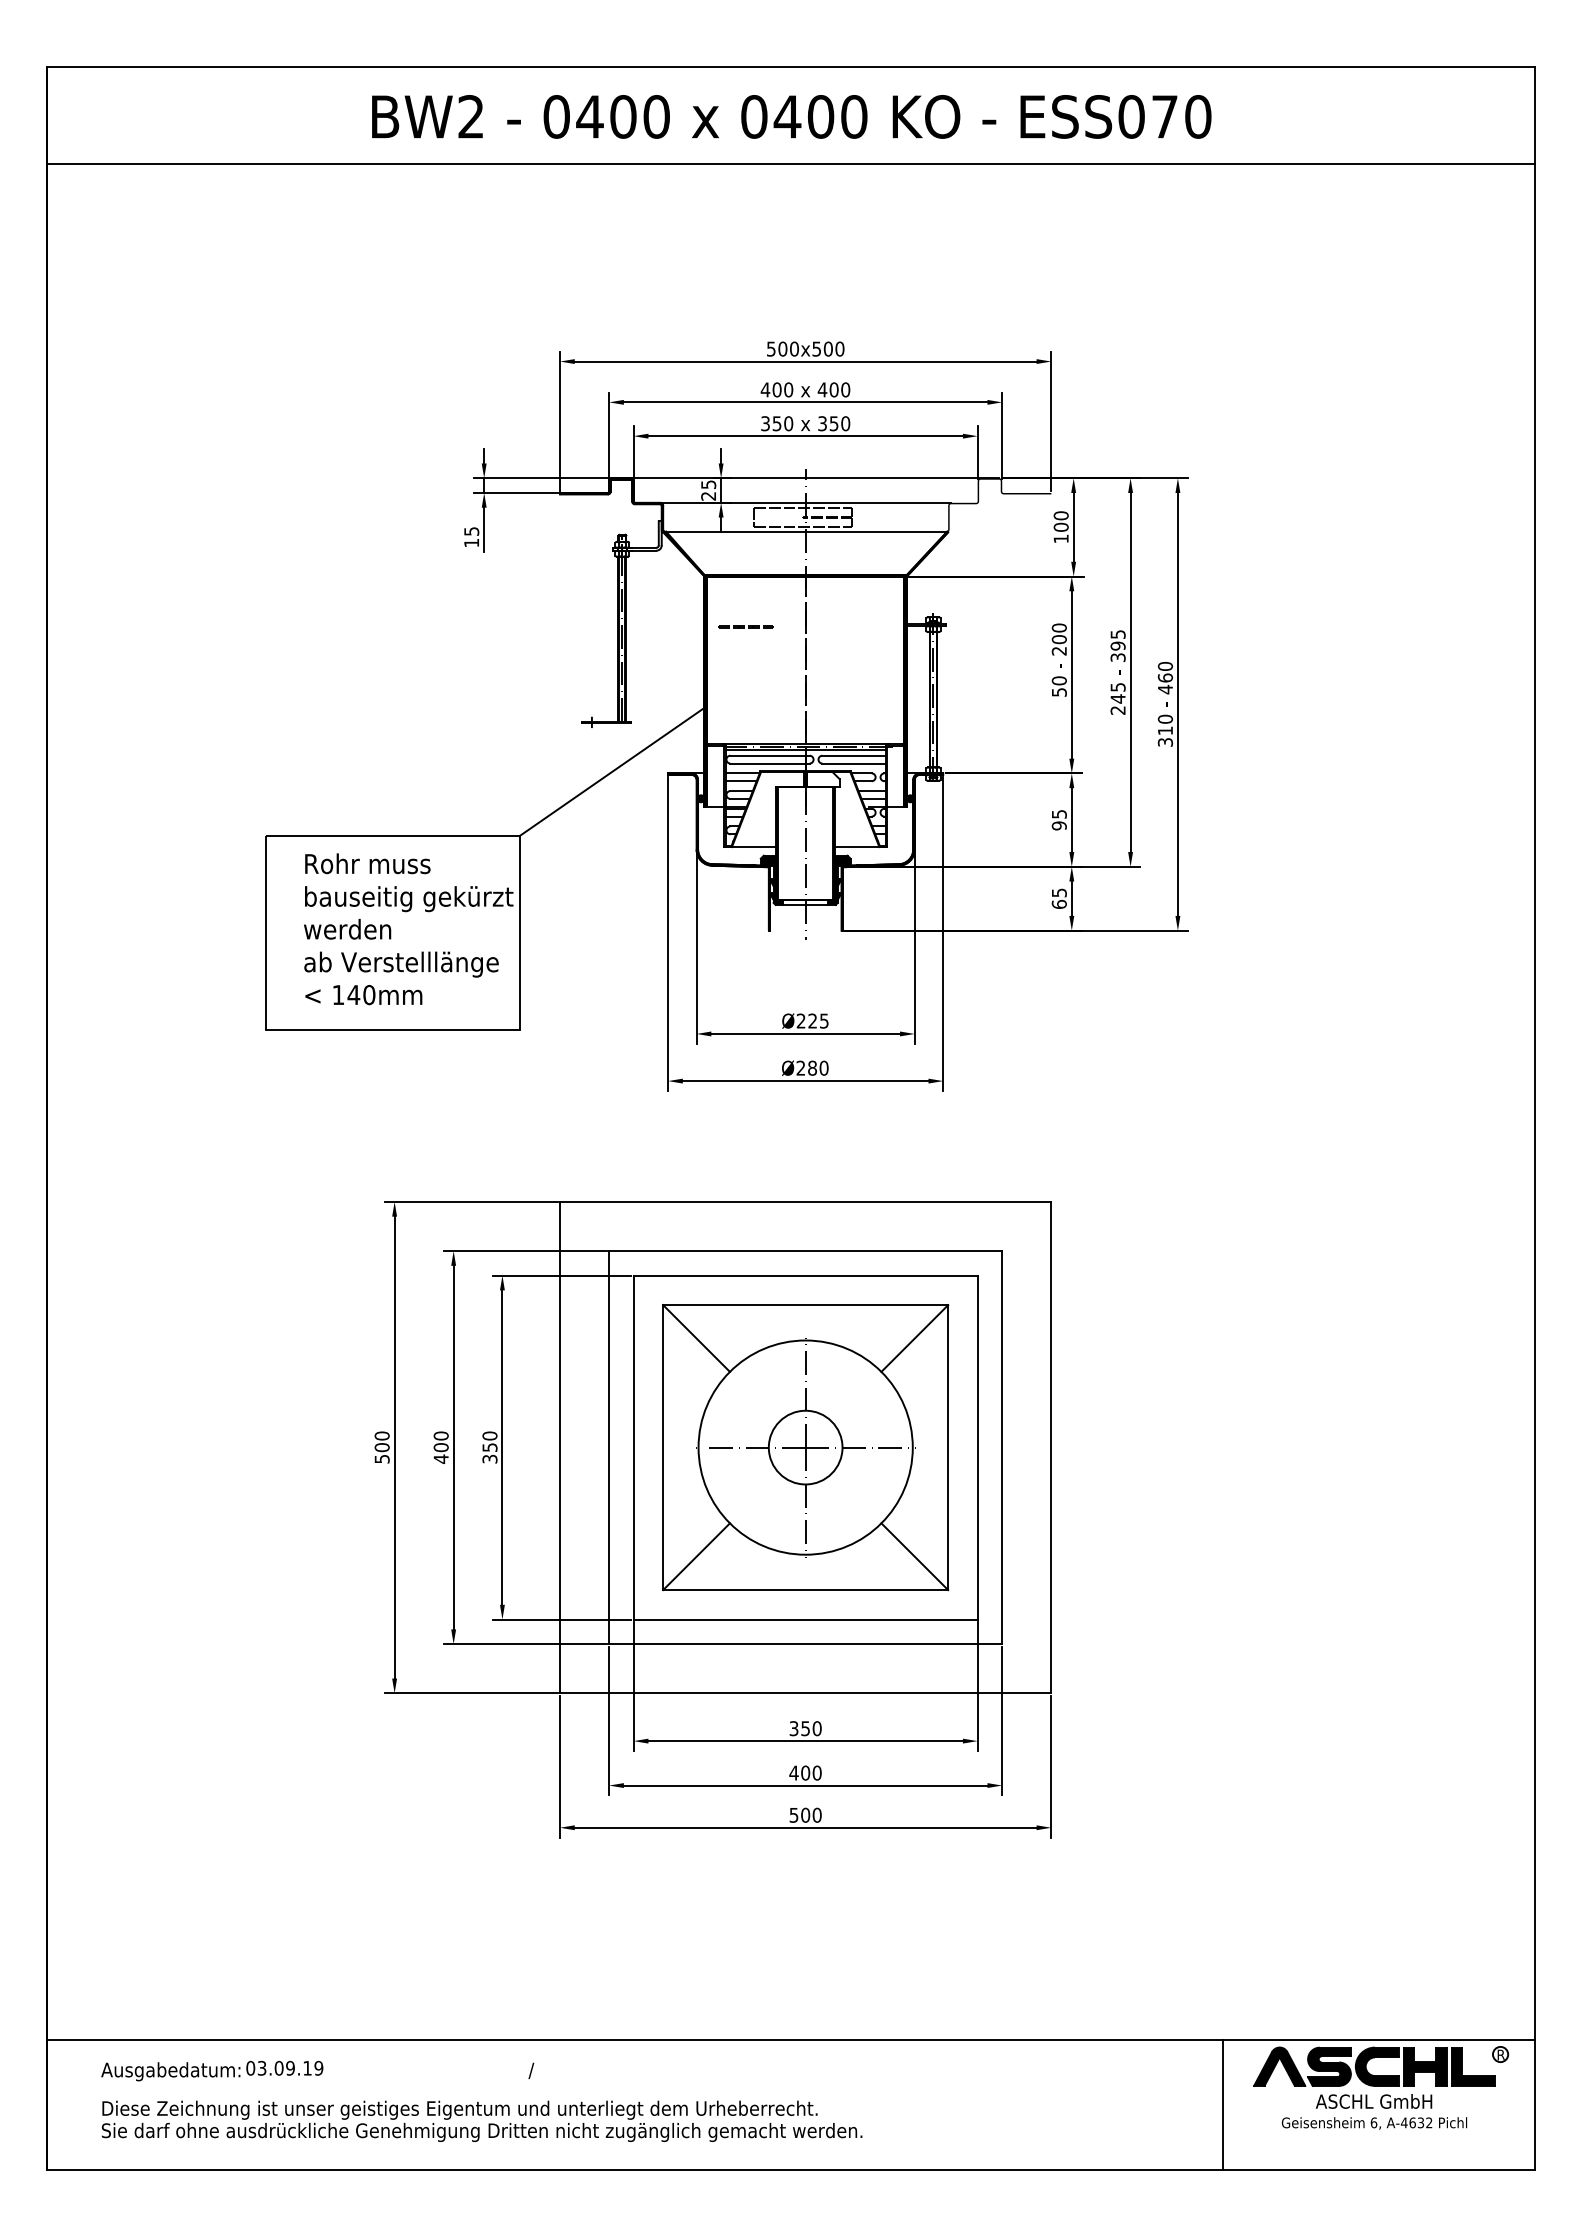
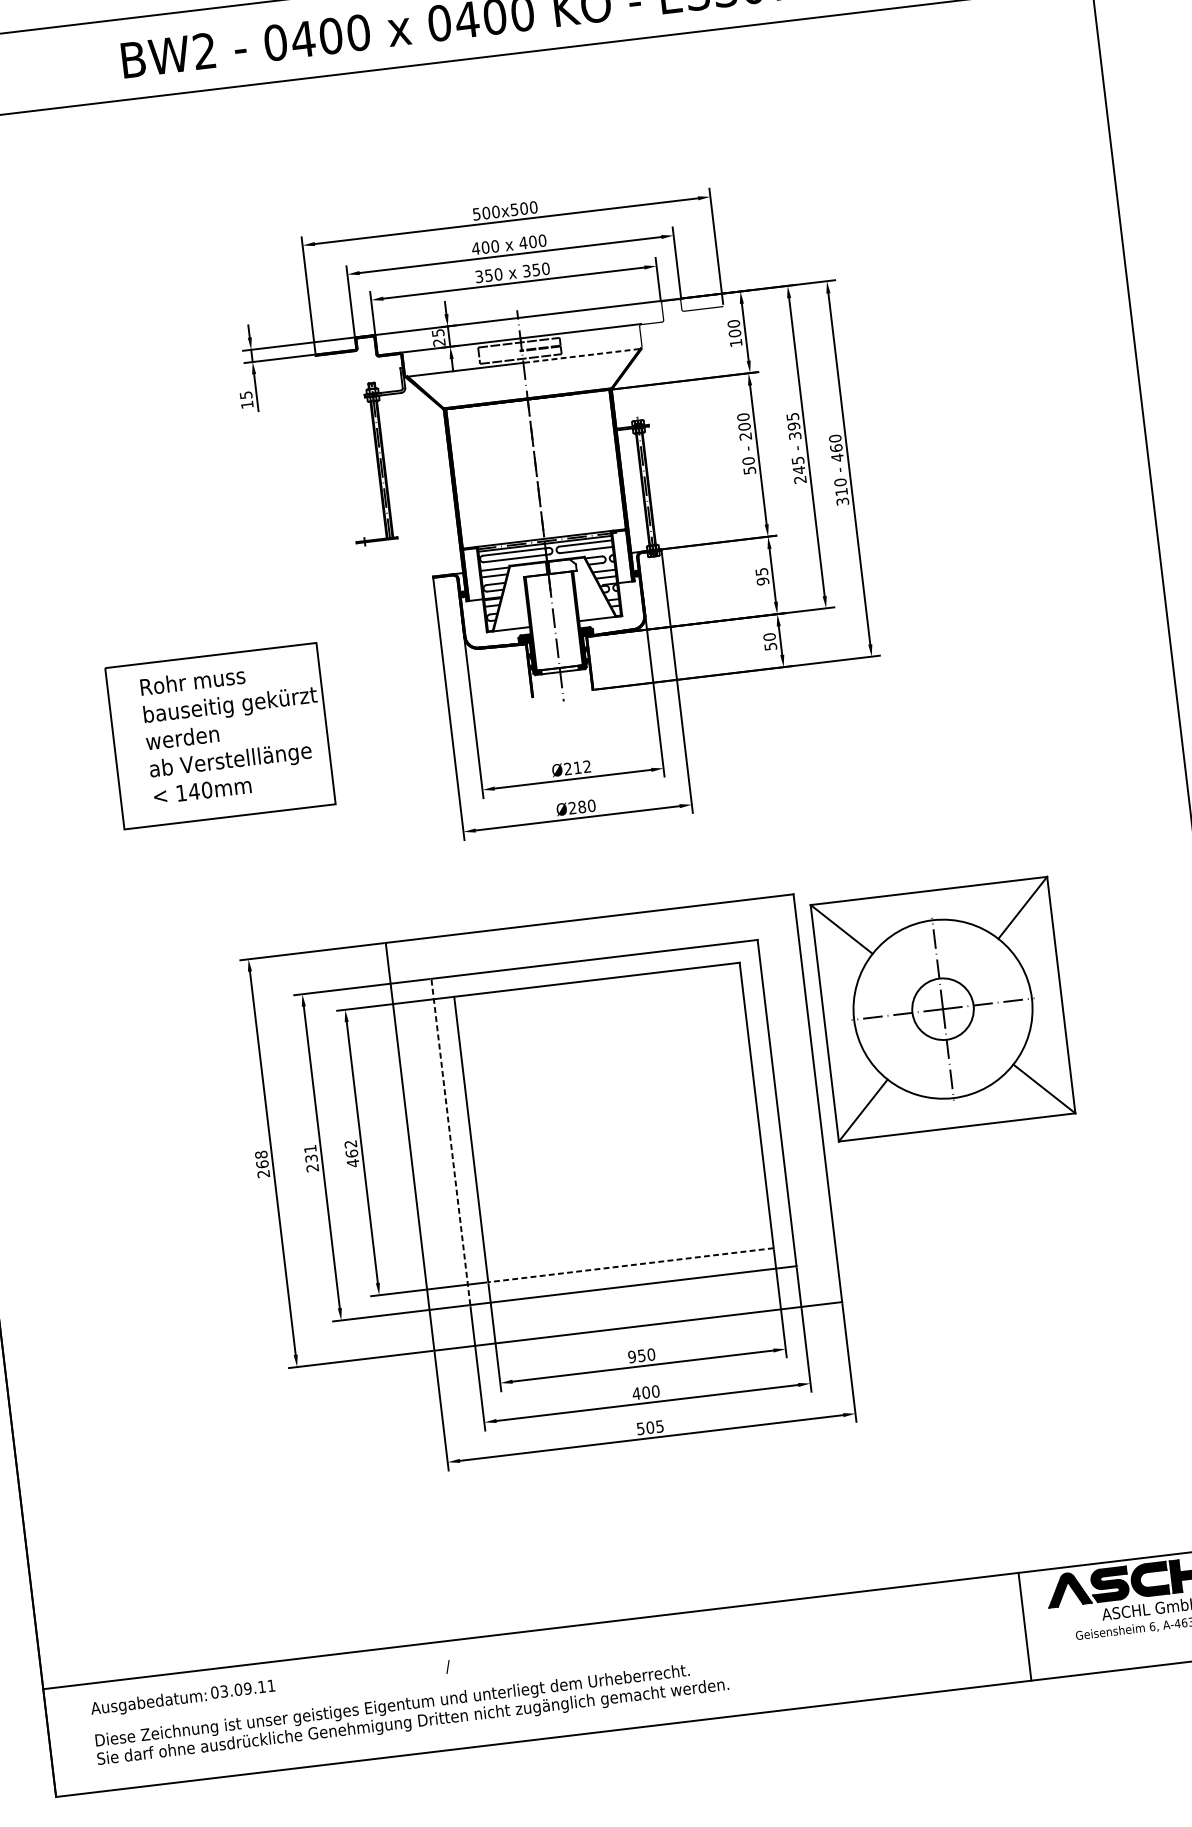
line: (875, 532) -> (581, 356), solid -> dashed
line: (744, 626) -> (481, 447), removed
line: (613, 770) -> (387, 579), removed
text: (1058, 898) -> (769, 641), 65 -> 50
text: (818, 1020) -> (582, 766), Ø225 -> Ø212
text: (381, 1447) -> (261, 1164), 500 -> 268
text: (440, 1447) -> (310, 1158), 400 -> 231
text: (489, 1447) -> (351, 1153), 350 -> 462
line: (609, 1447) -> (451, 1141), solid -> dashed
part: (805, 1447) -> (942, 1009), moved
line: (805, 1619) -> (630, 1265), solid -> dashed
text: (793, 1728) -> (631, 1356), 350 -> 950
text: (816, 1814) -> (659, 1425), 500 -> 505
text: (318, 2067) -> (271, 1685), 03.09.19 -> 03.09.11

